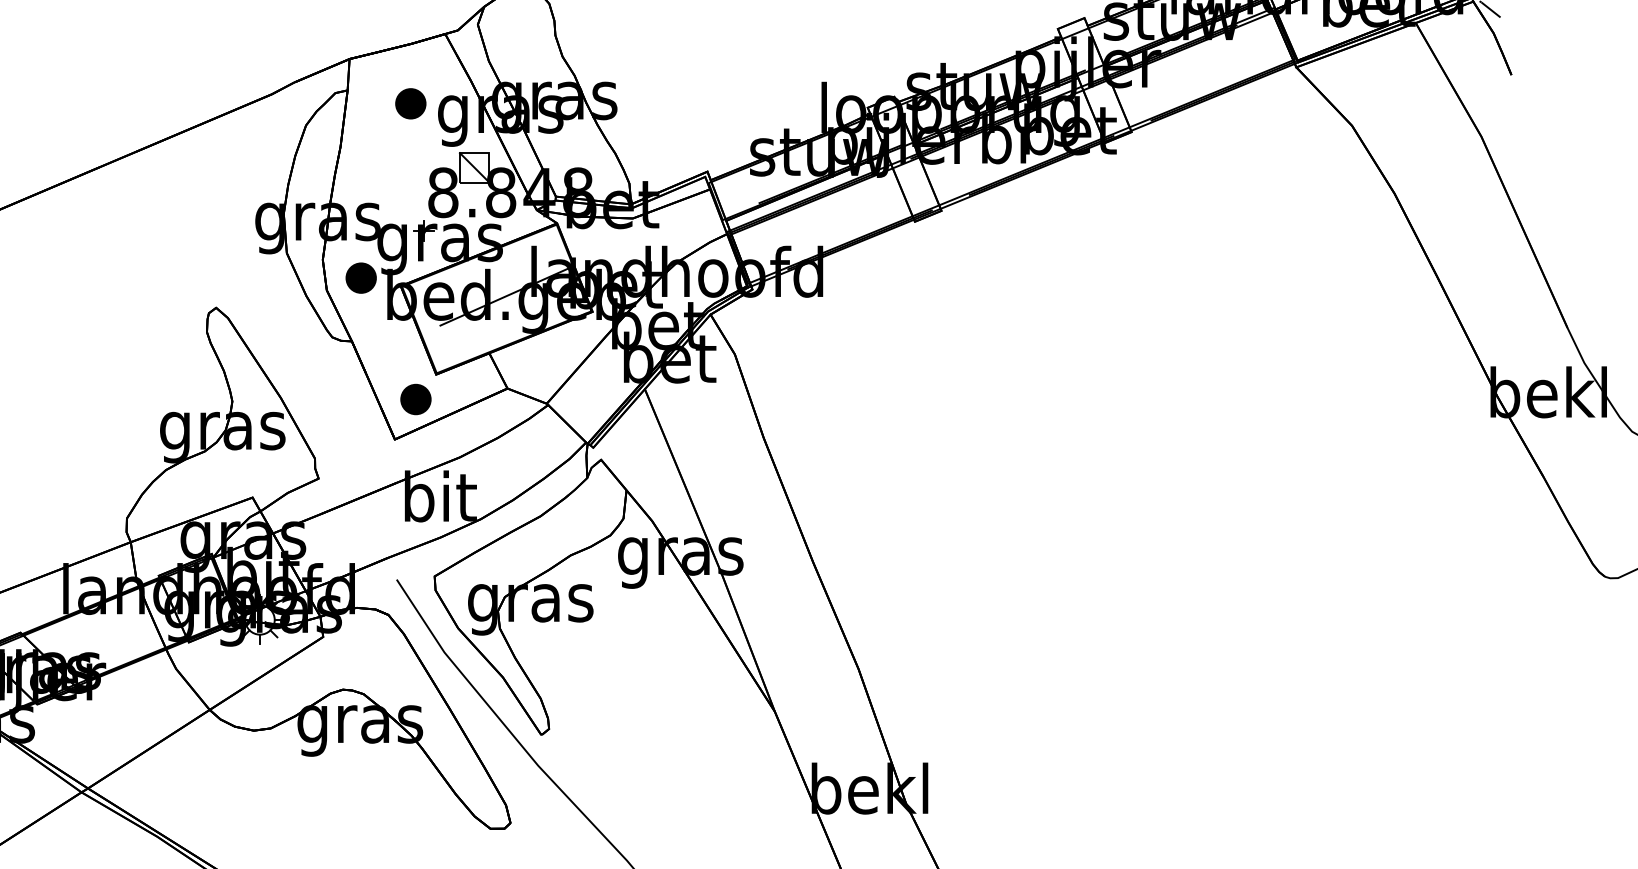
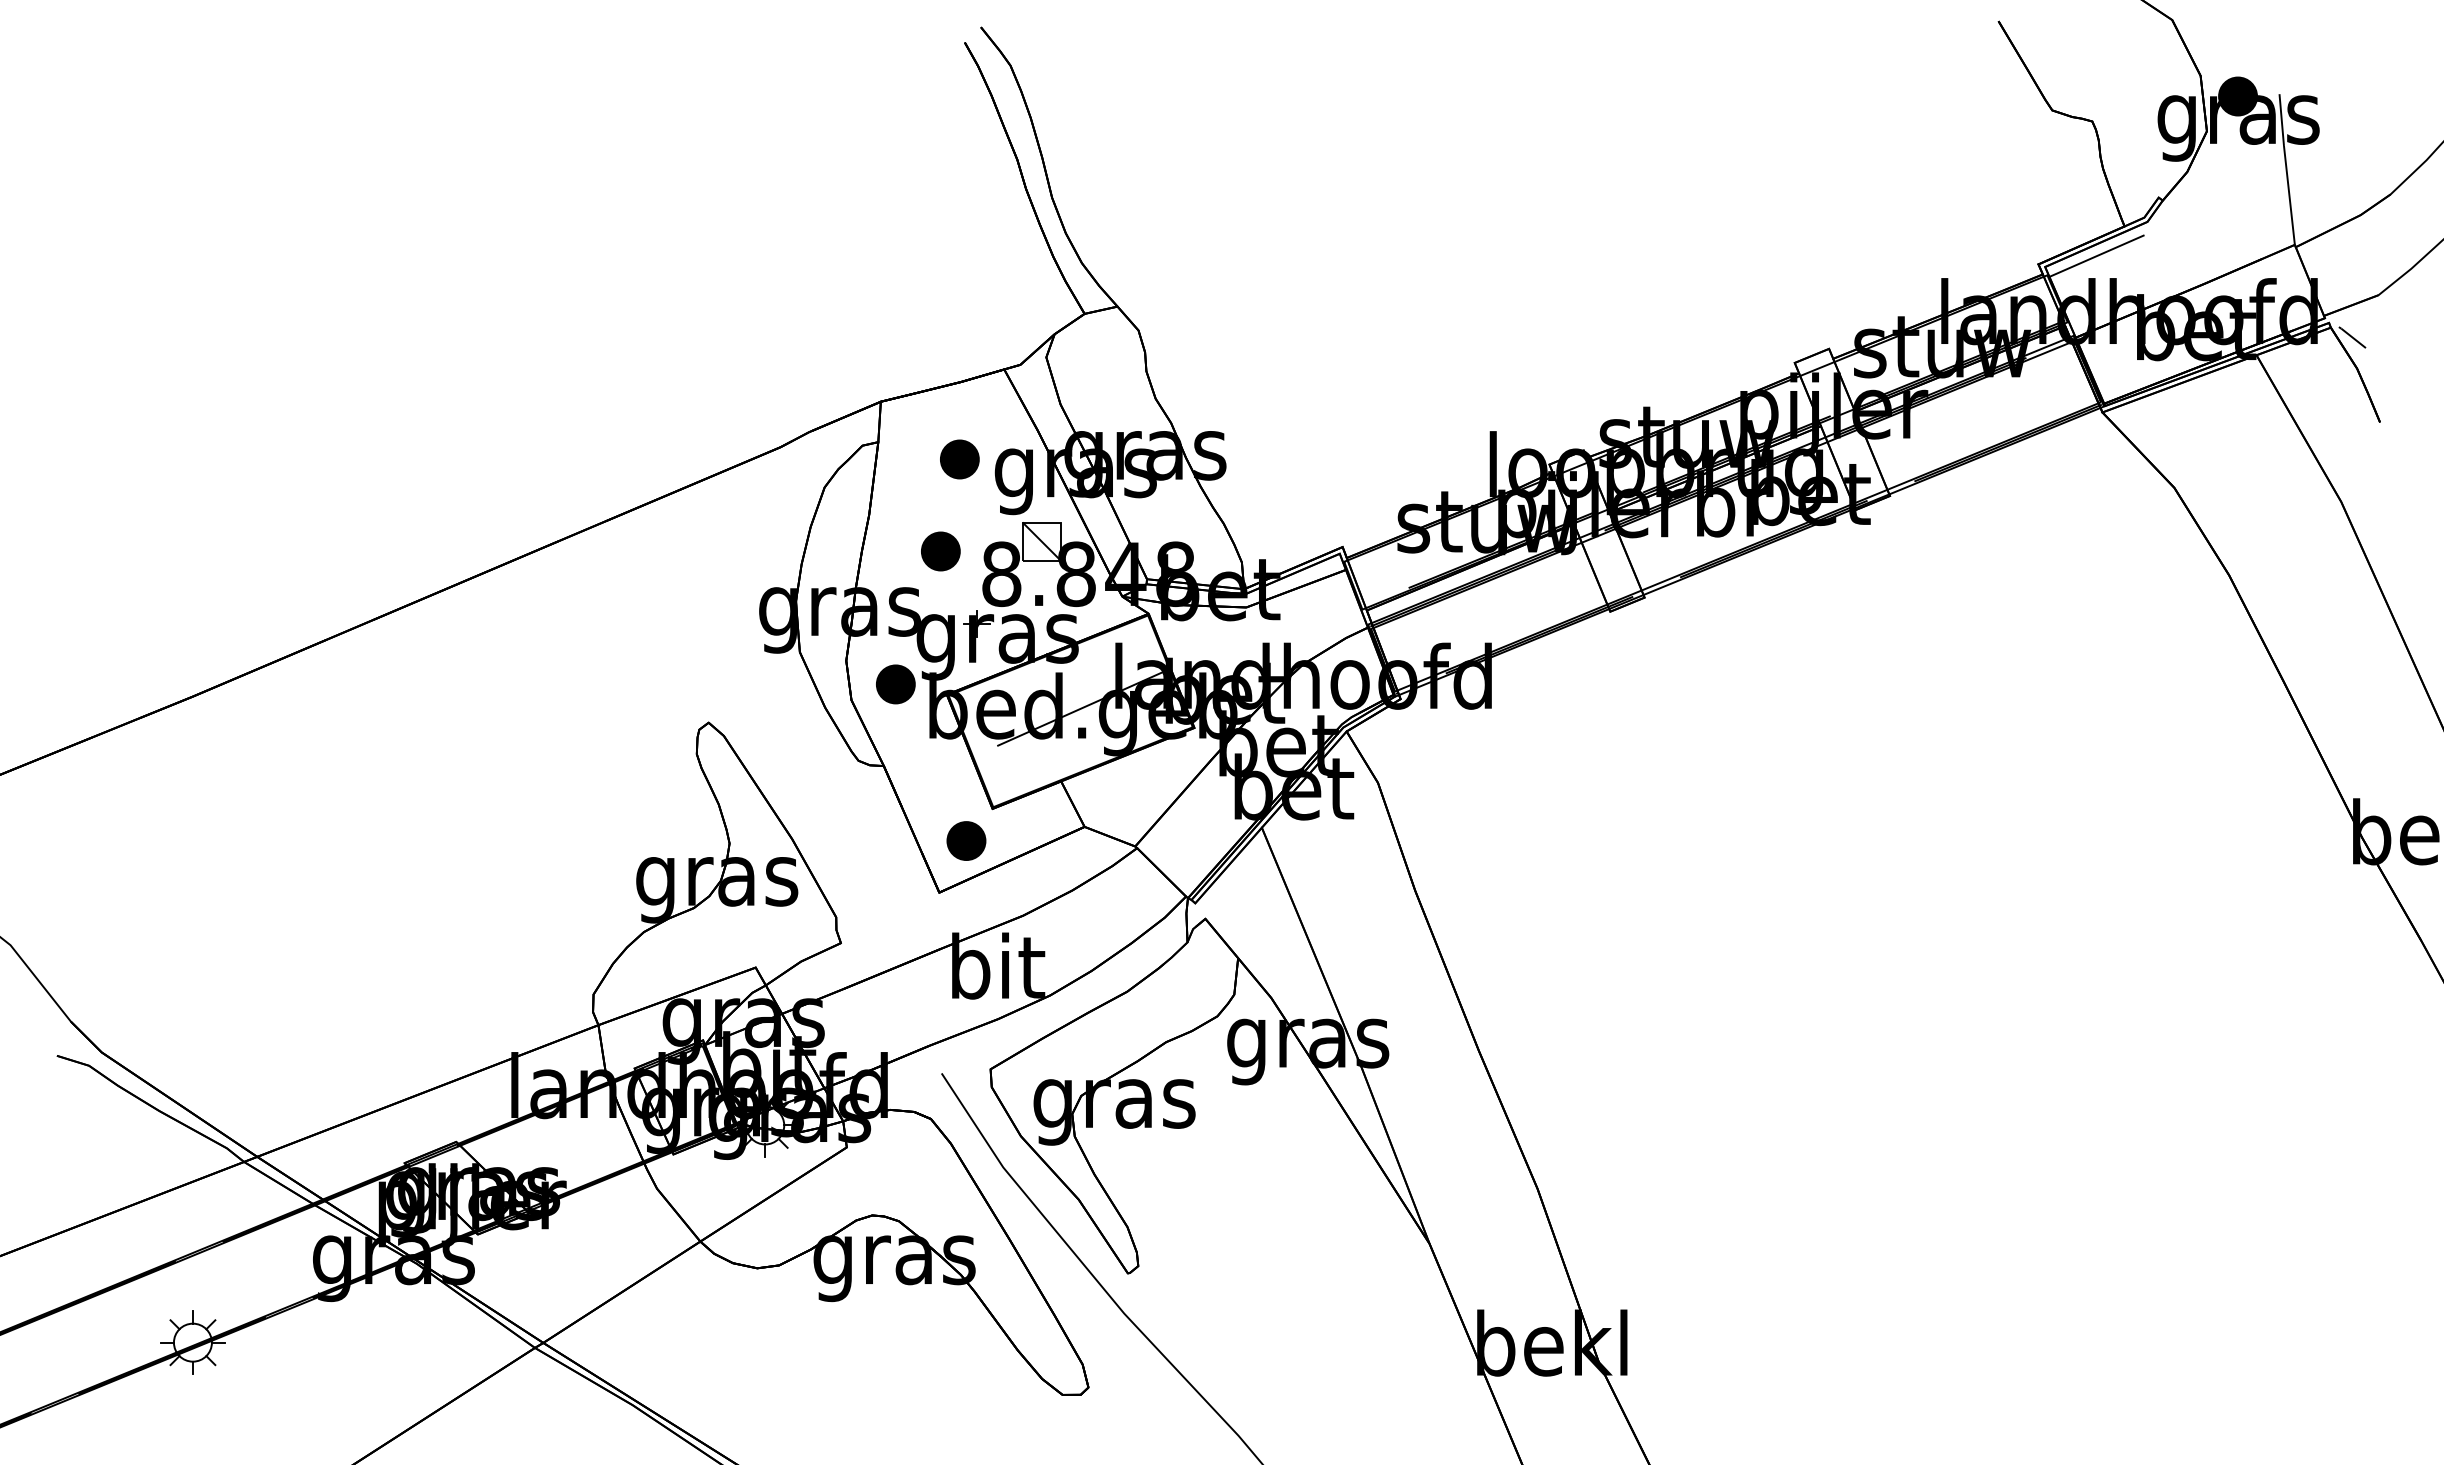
part: (395, 175) -> (940, 551), added

